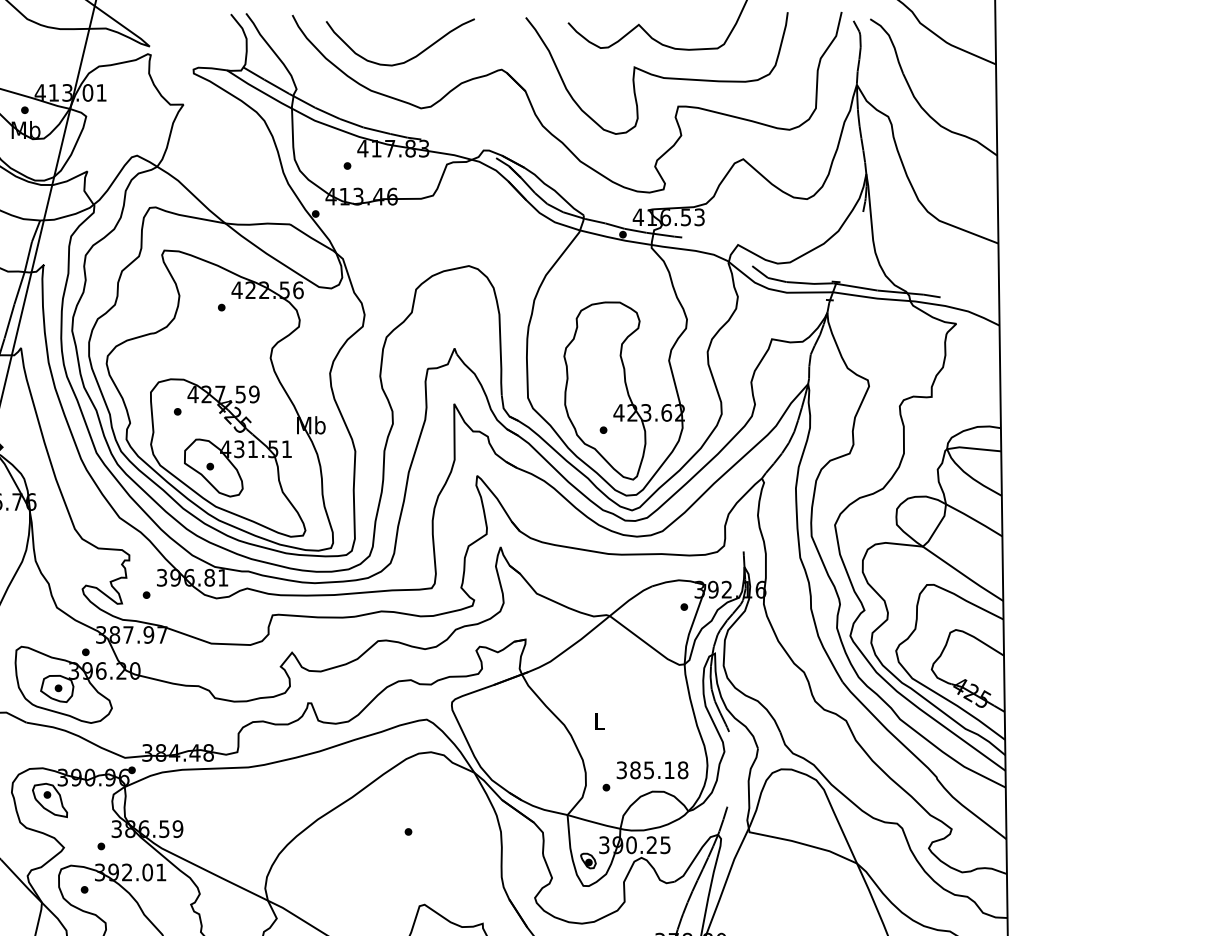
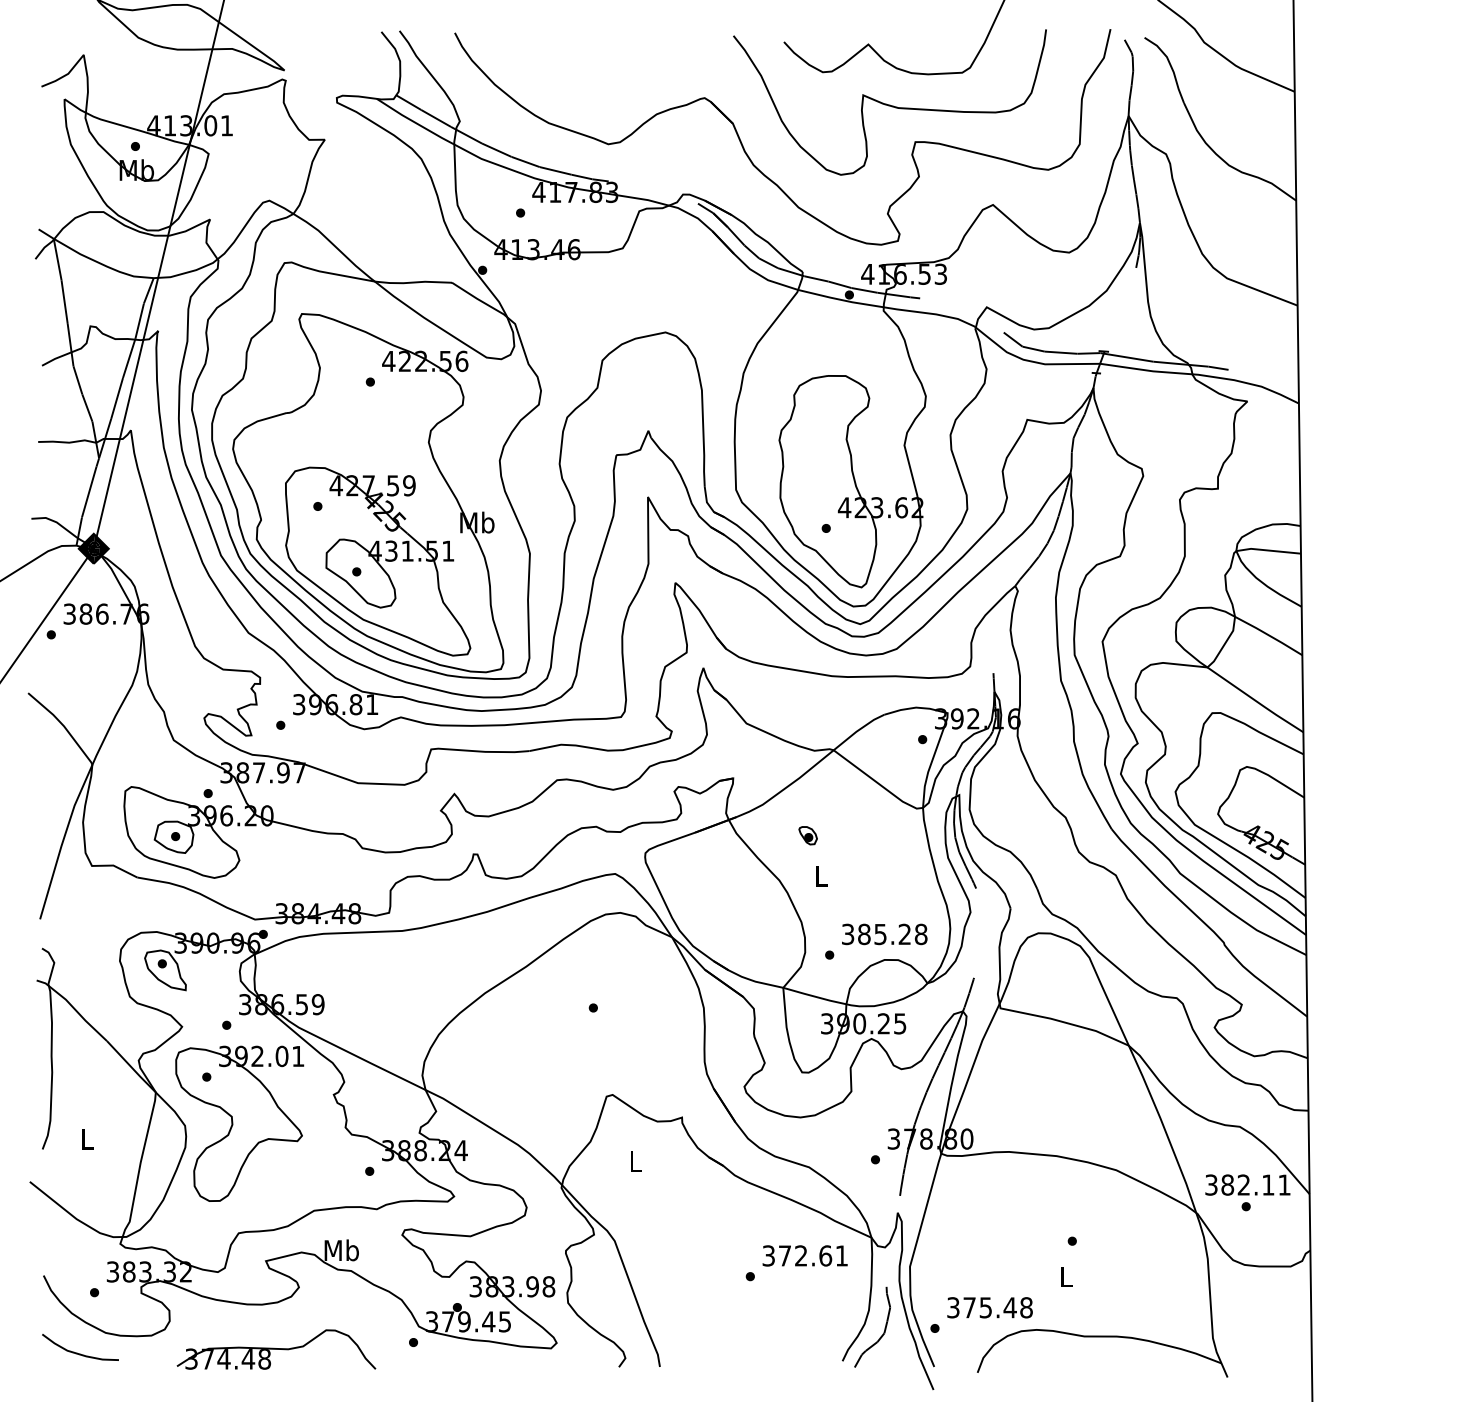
curve: (409, 59) -> (594, 85), removed
text: (669, 769) -> (904, 933), 385.18 -> 385.28
part: (587, 860) -> (807, 835), moved

